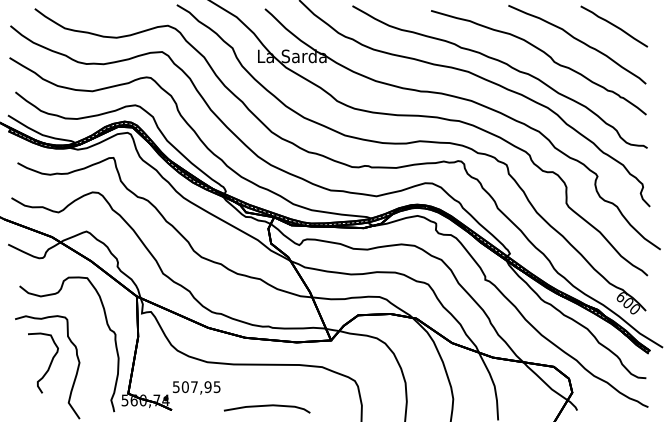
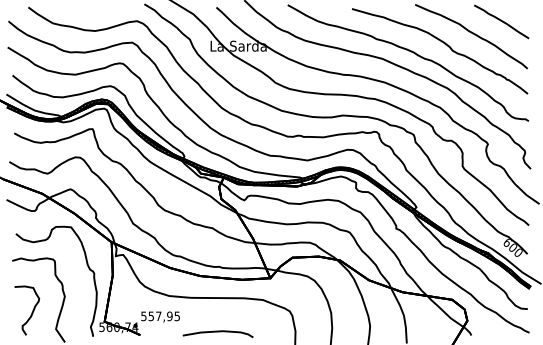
curve: (49, 364) -> (32, 311), moved
text: (184, 387) -> (150, 316), 507,95 -> 557,95

